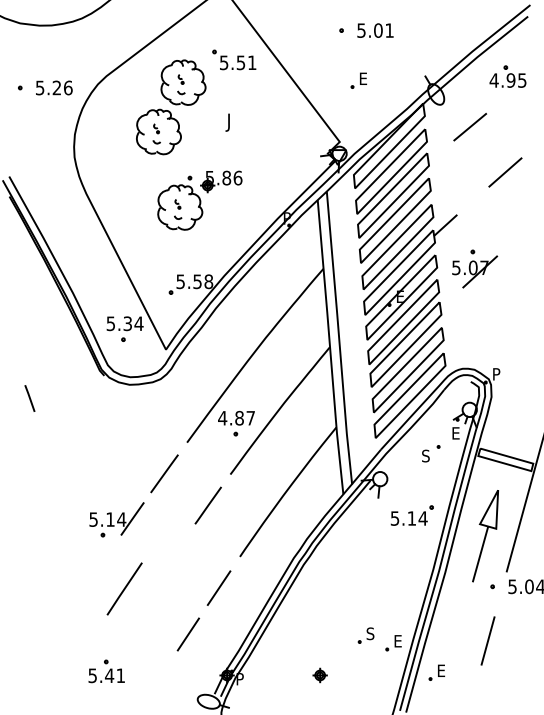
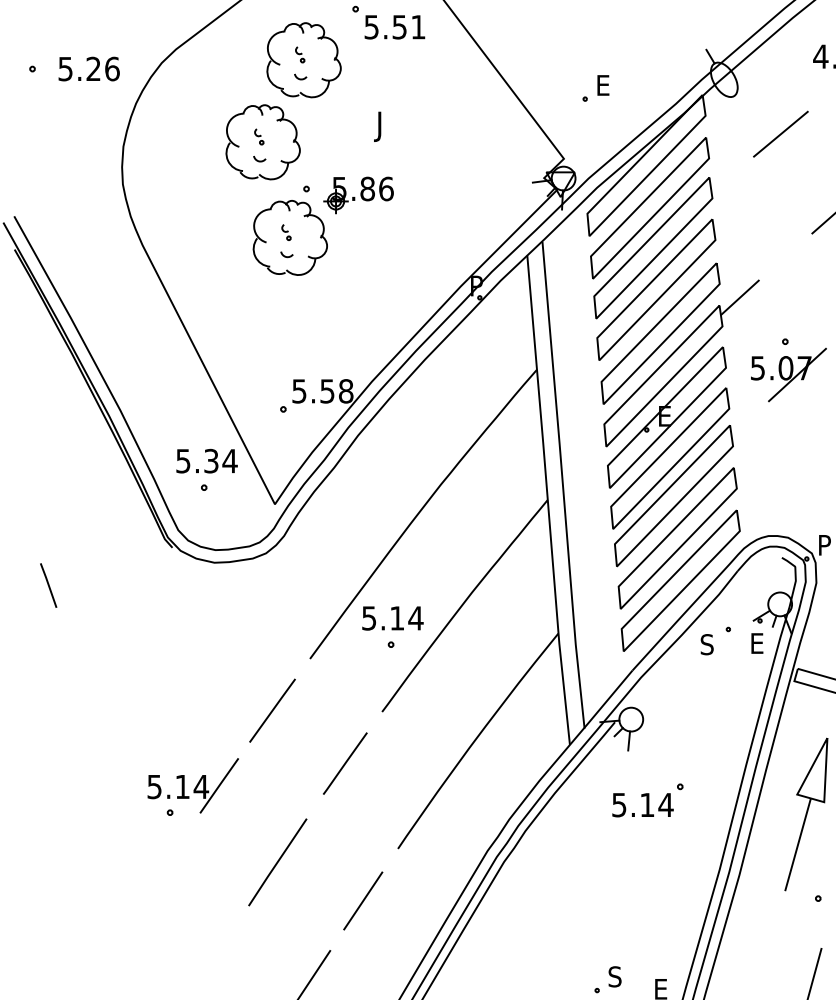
part: (358, 80) -> (595, 88), moved
part: (199, 200) -> (322, 226), moved
text: (236, 417) -> (392, 617), 4.87 -> 5.14
part: (431, 453) -> (716, 640), moved
part: (411, 515) -> (646, 800), moved
line: (124, 588) -> (277, 861), moved

